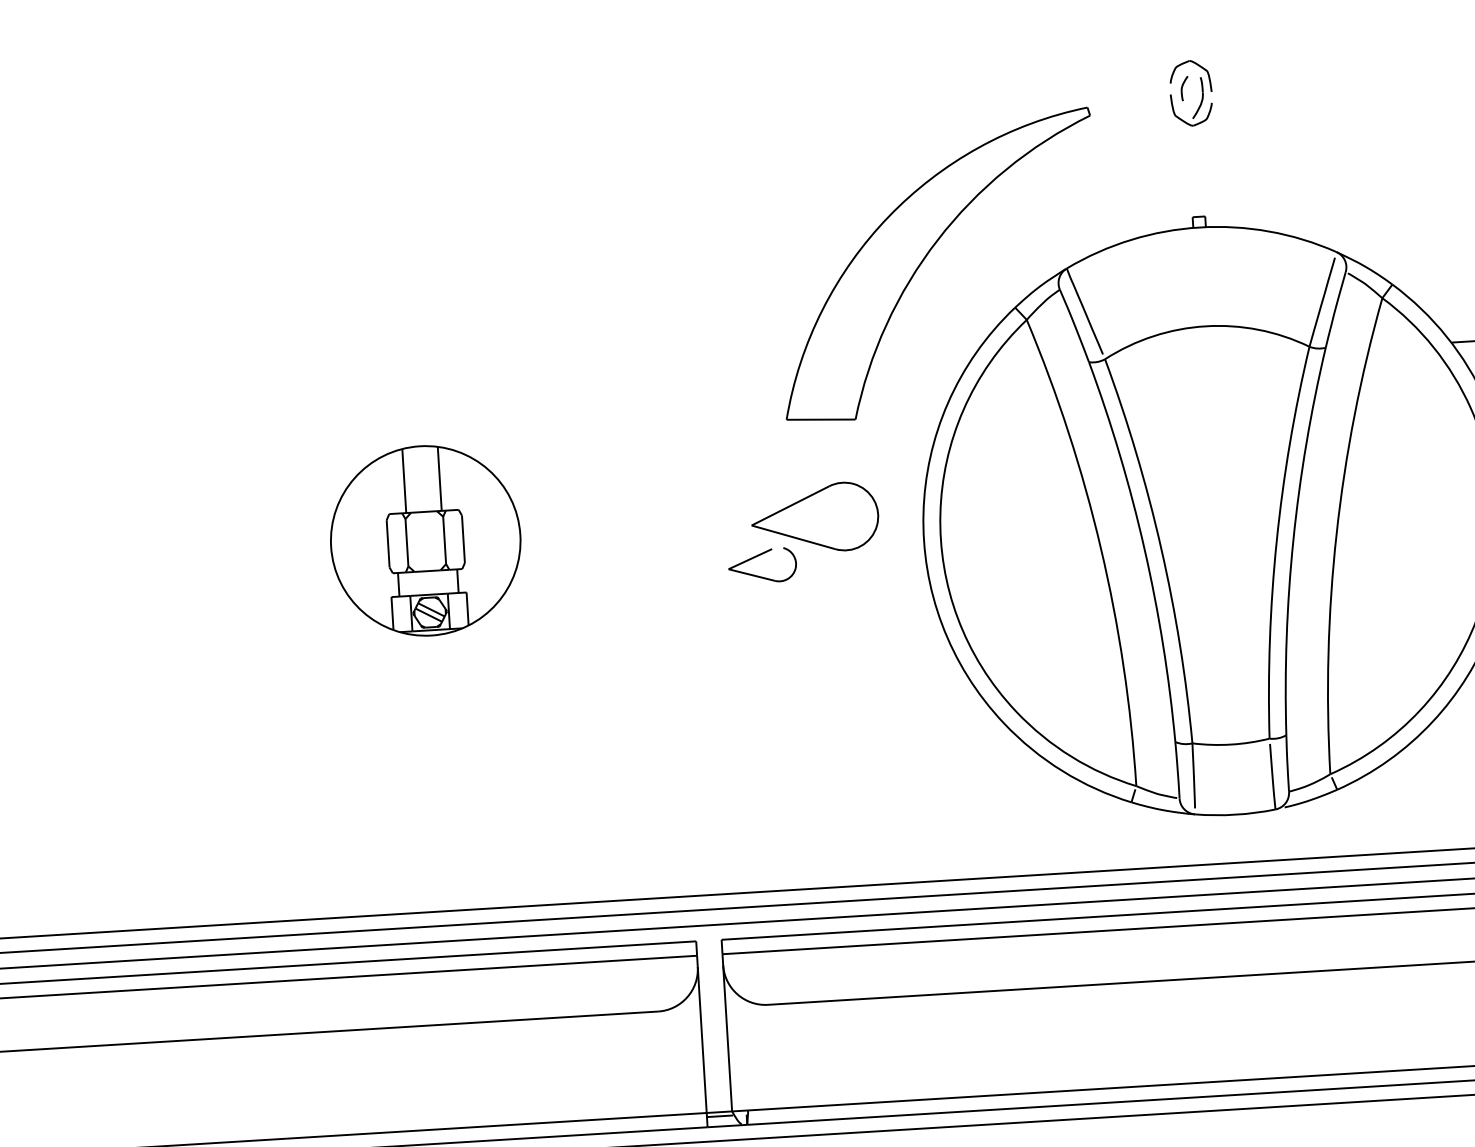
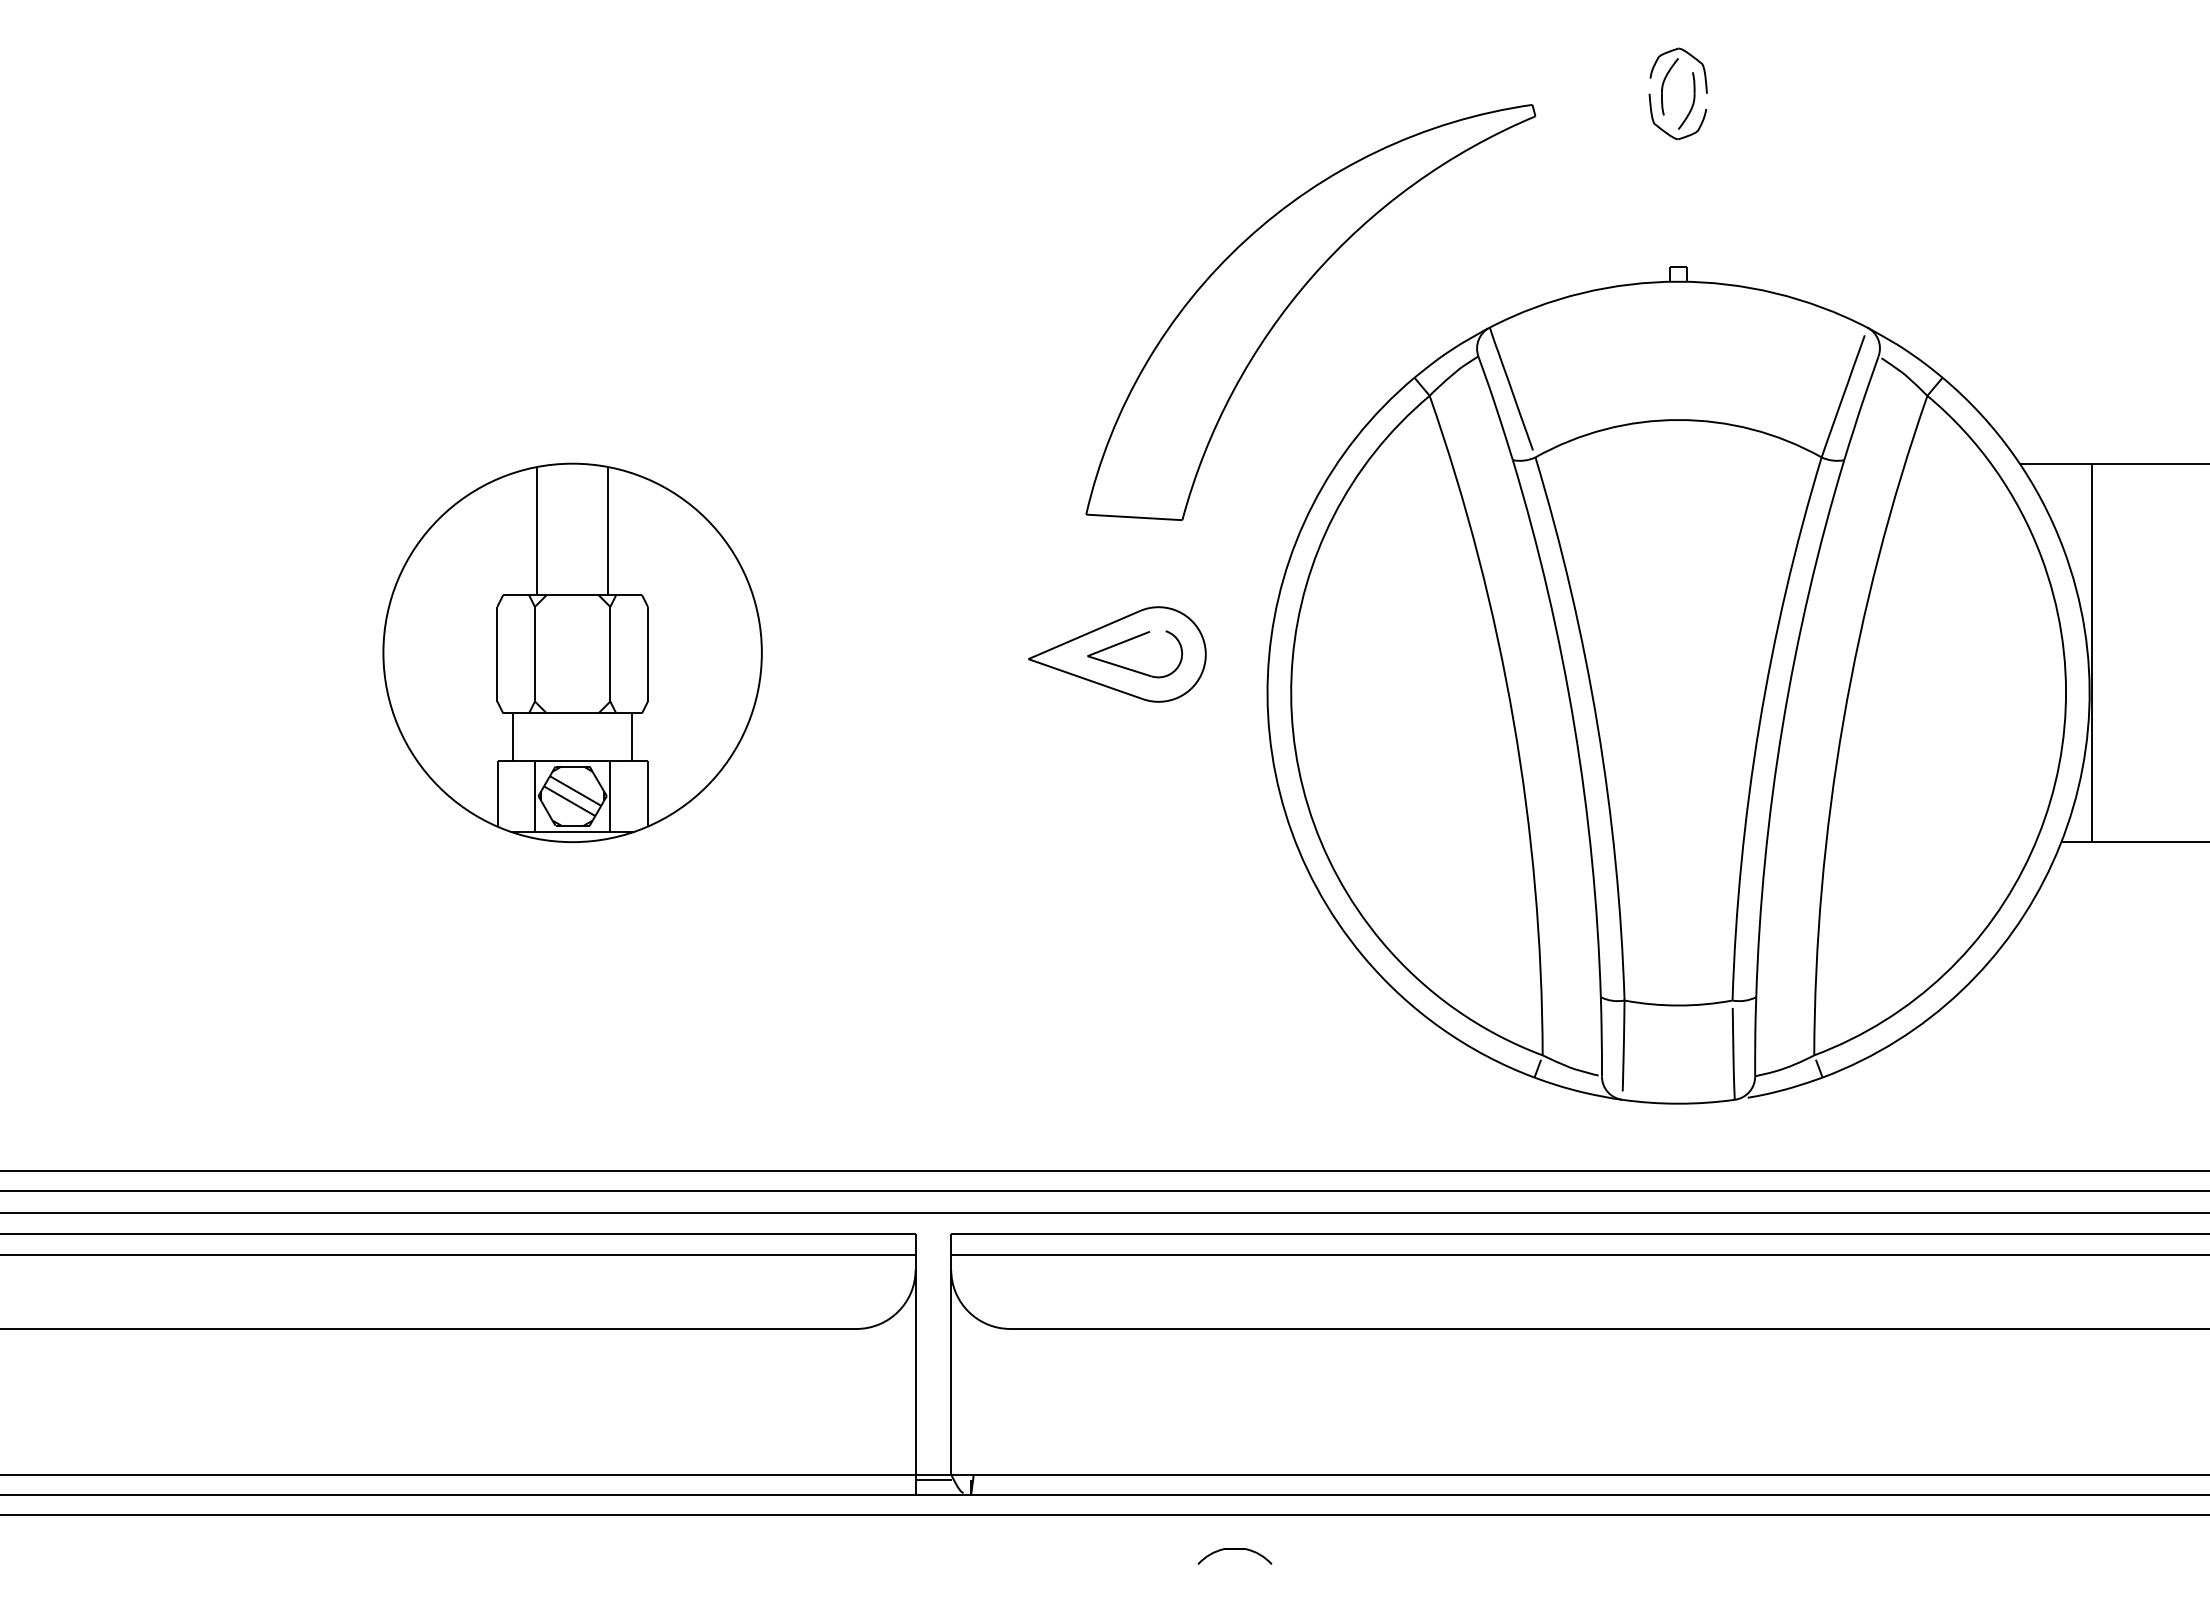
part: (1184, 88) -> (1669, 86), size x1.67
part: (425, 540) -> (572, 652), size x1.43
part: (757, 557) -> (1128, 641), moved

